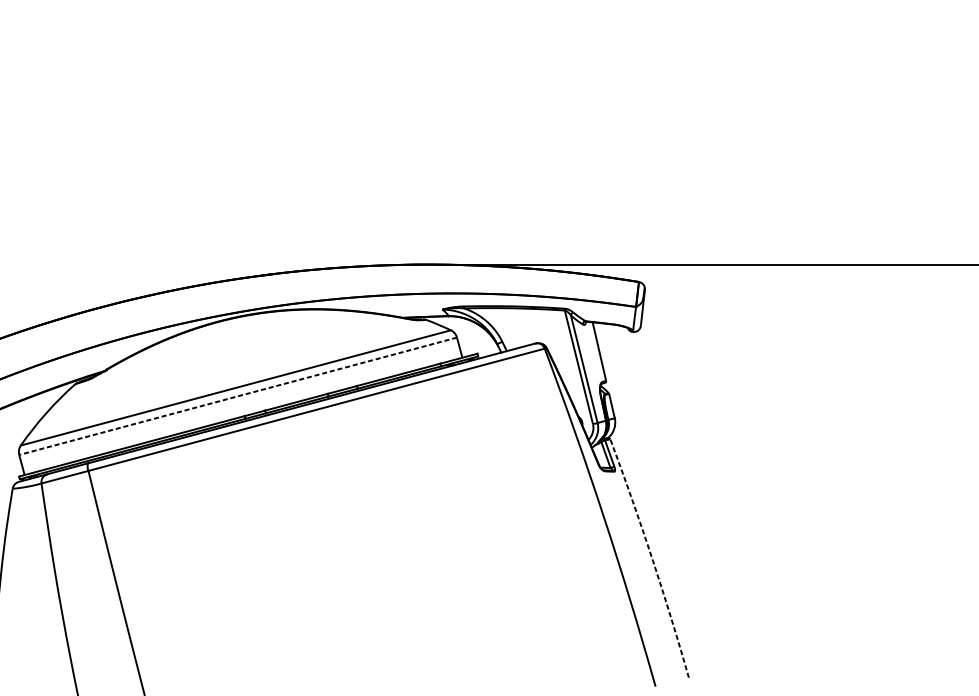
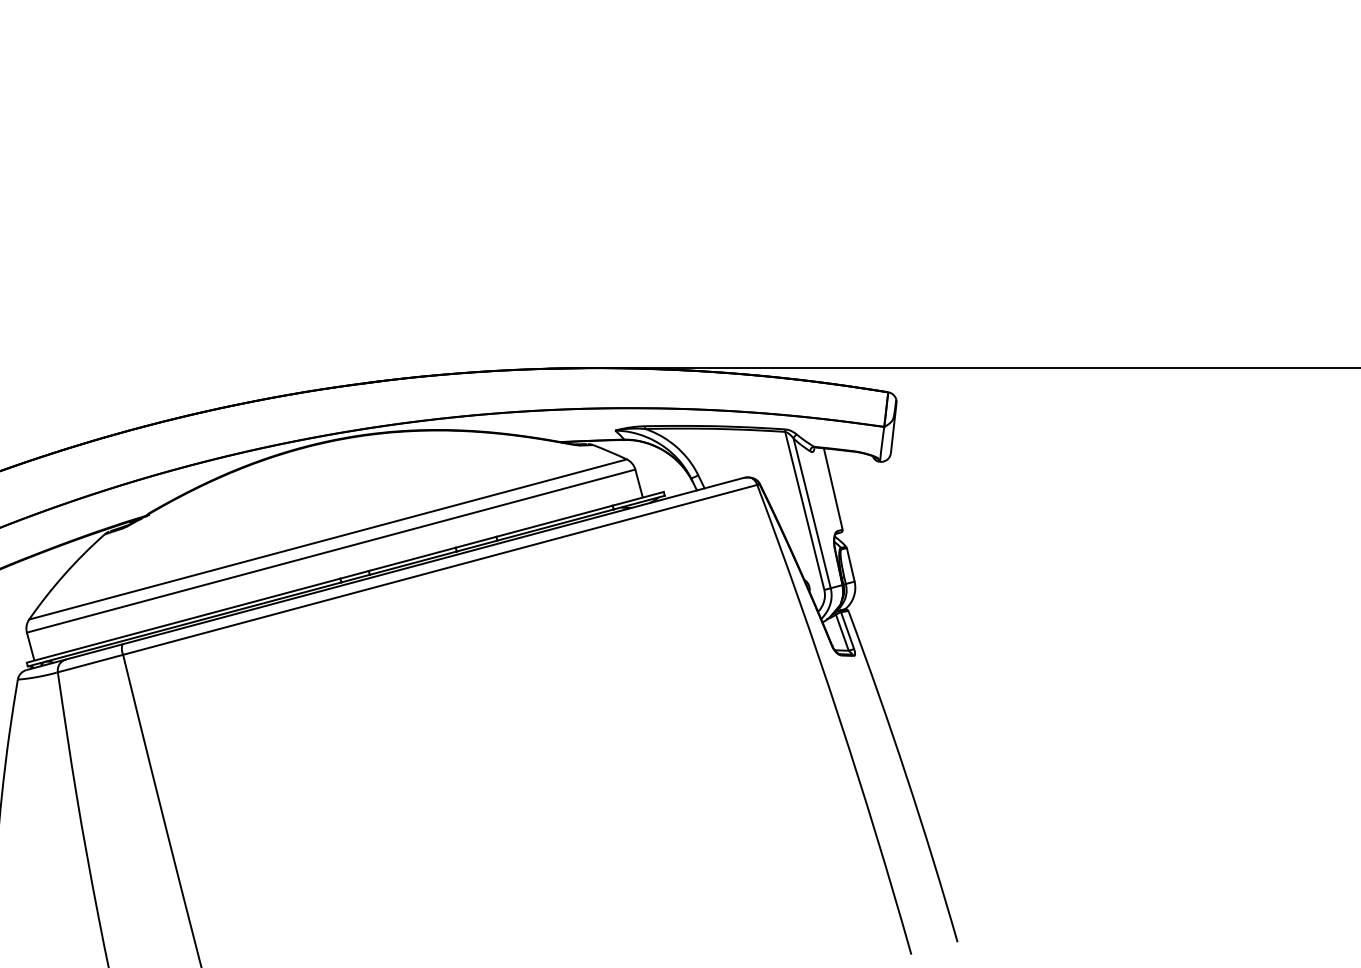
line: (238, 396) -> (331, 551), dashed -> solid
arc: (652, 557) -> (906, 775), dashed -> solid

